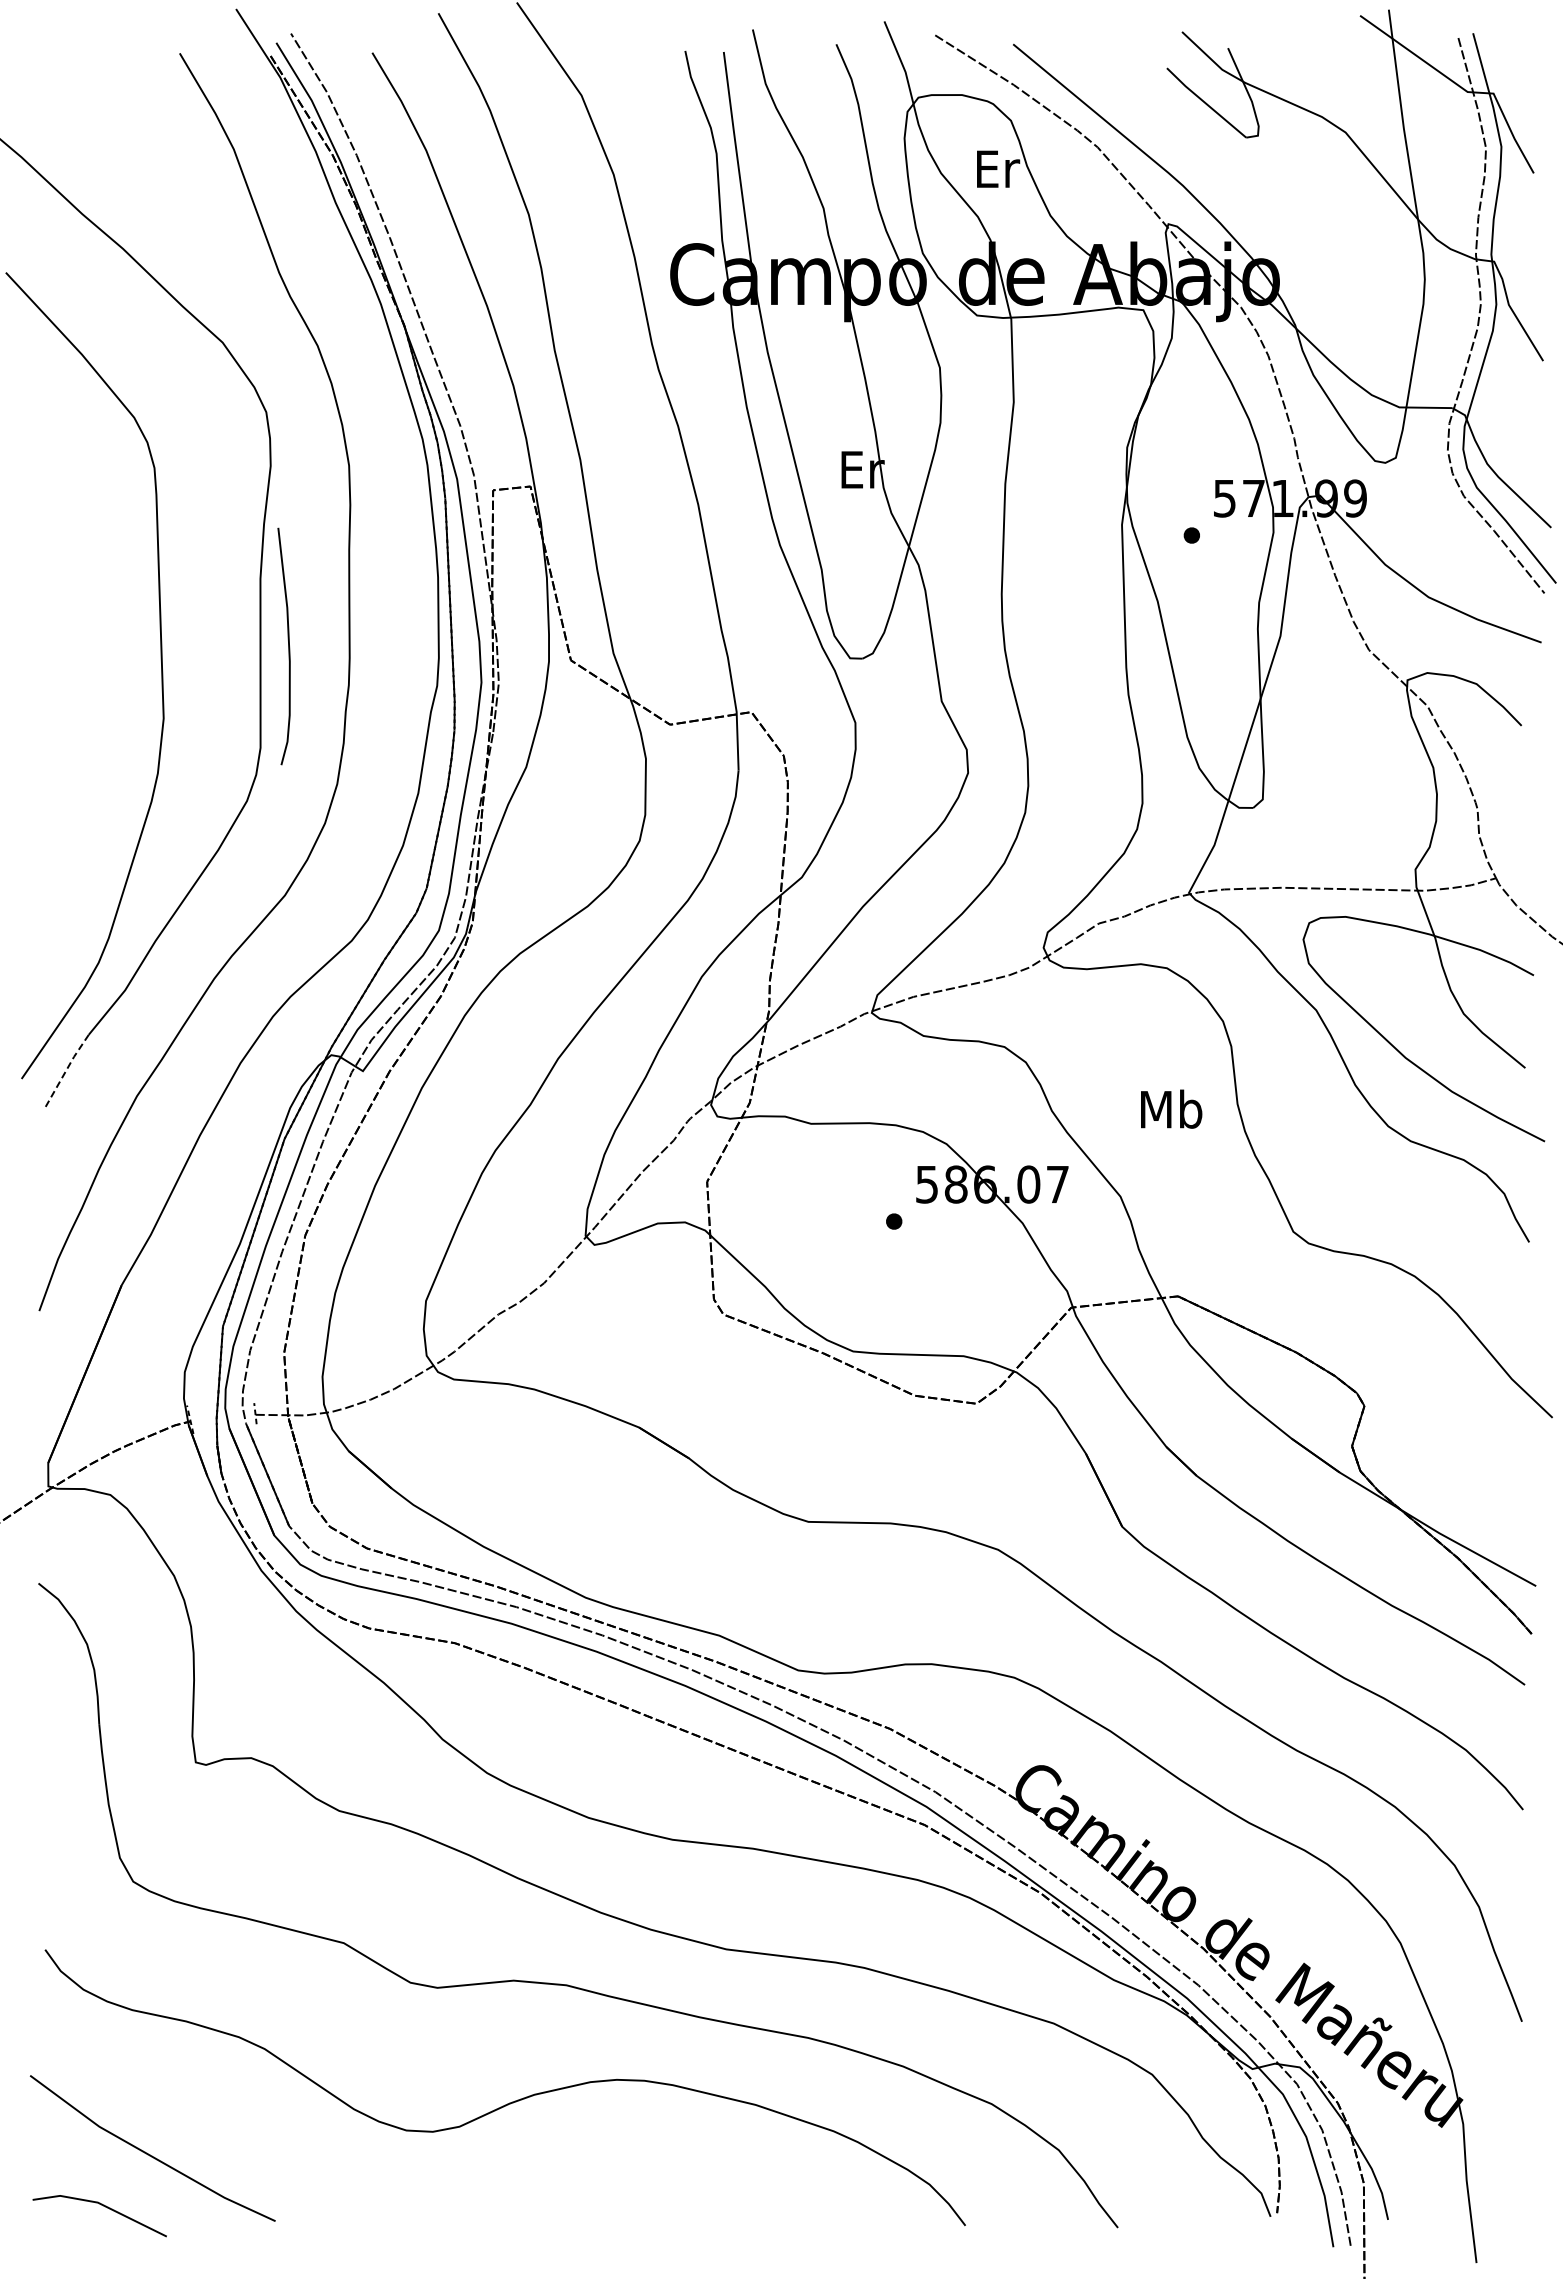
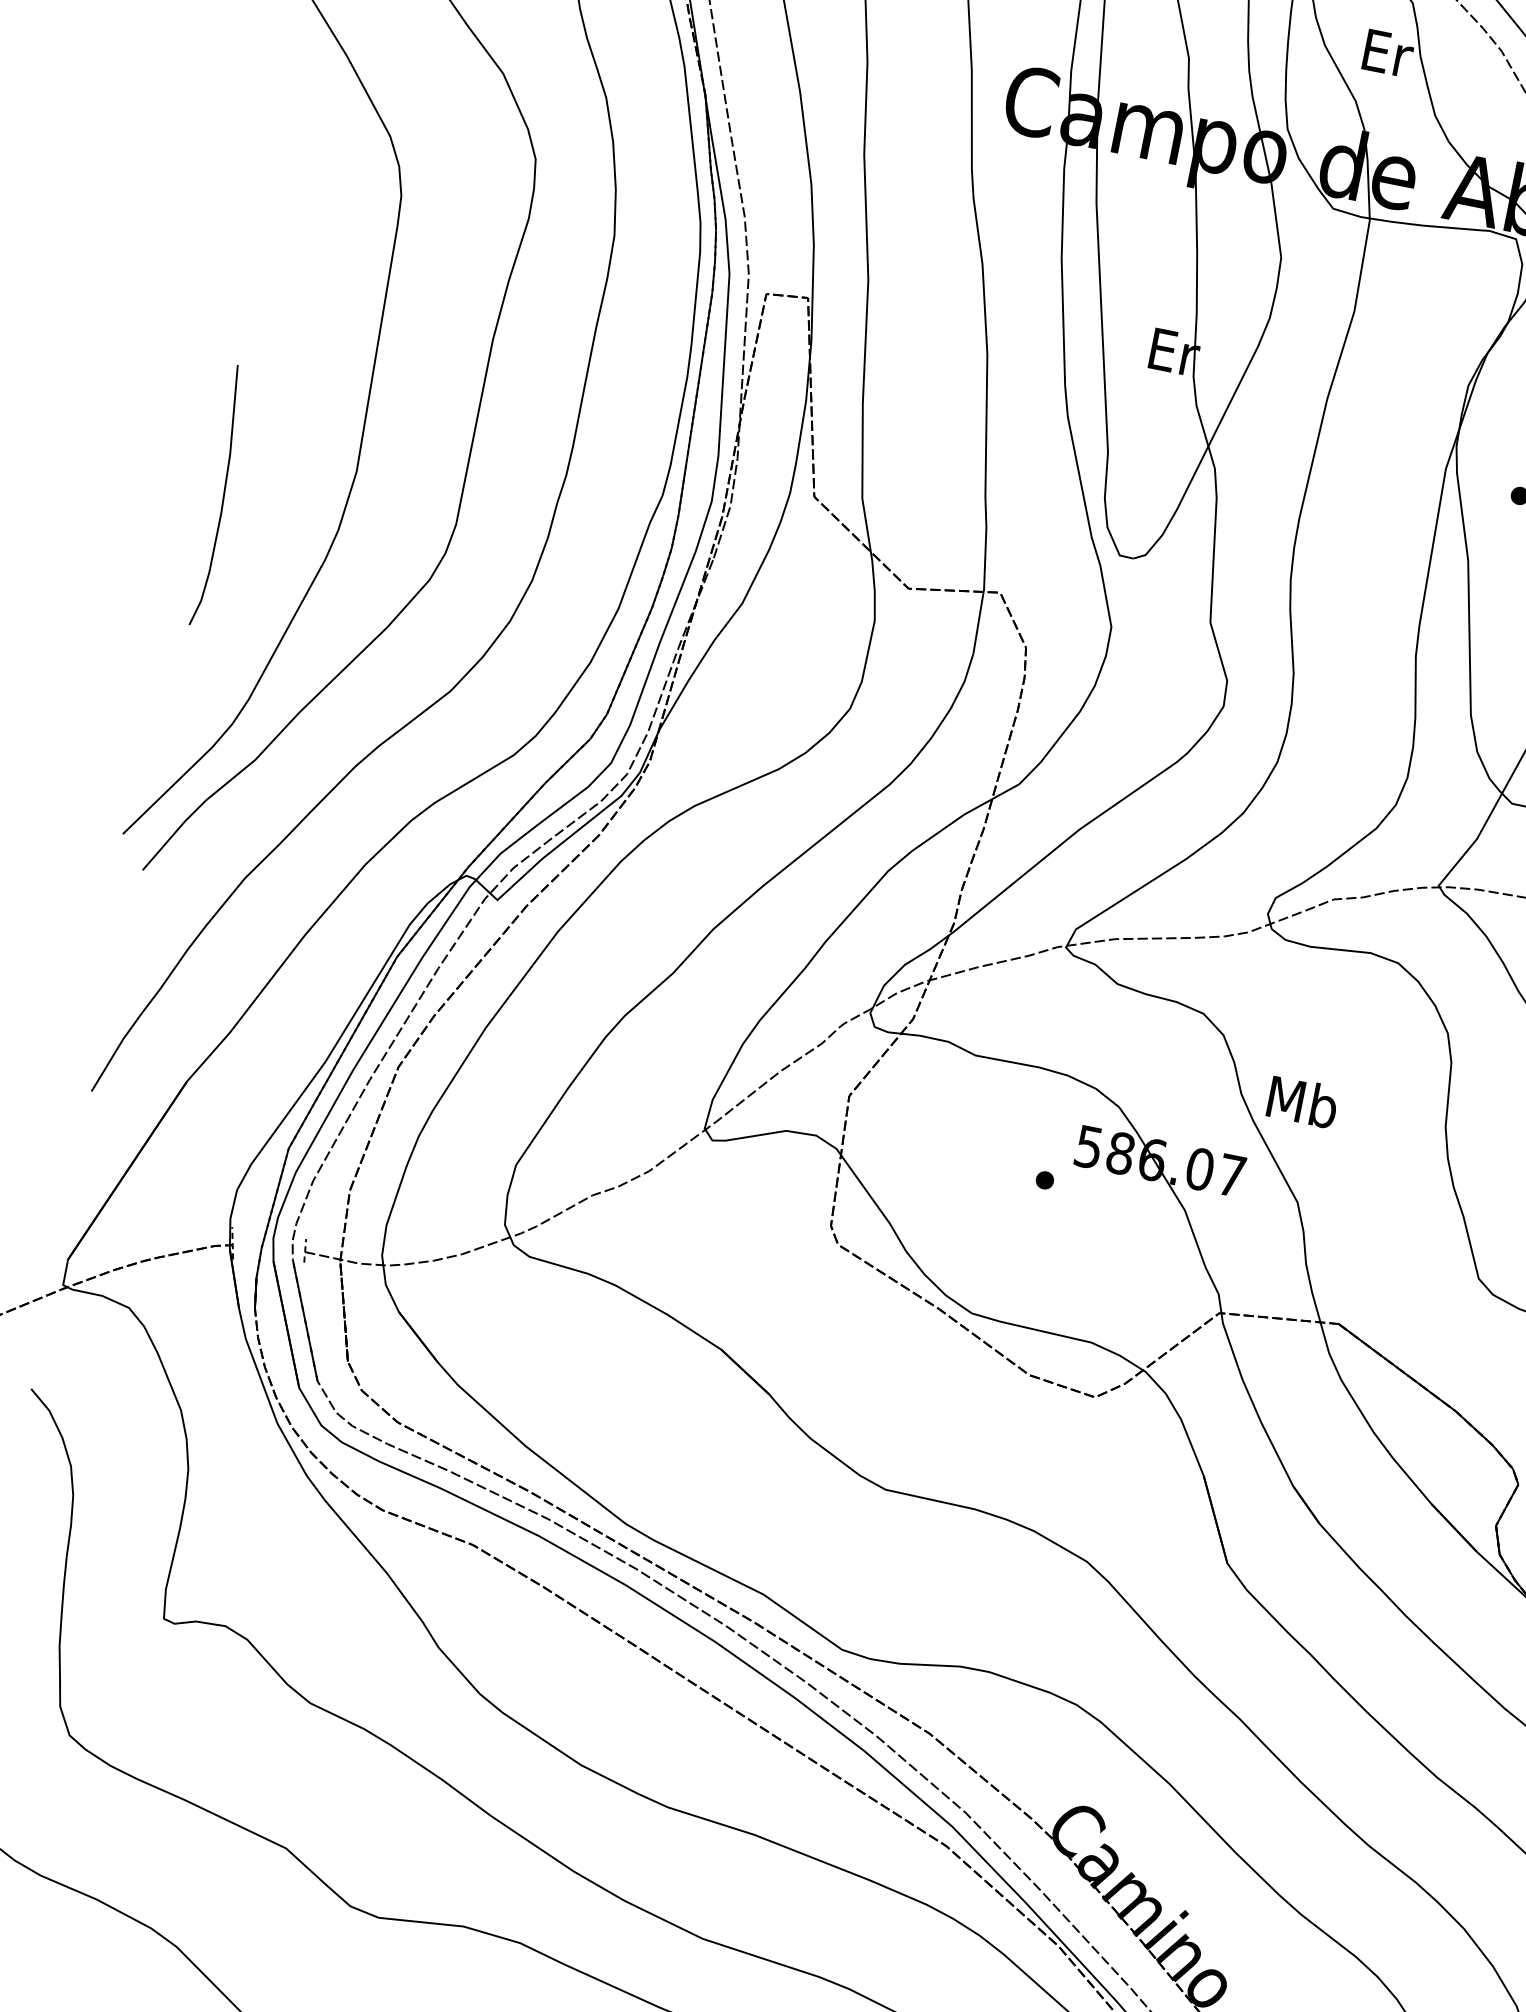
curve: (288, 646) -> (223, 496), moved
line: (66, 1070) -> (173, 834), dashed -> solid
text: (1171, 1108) -> (1303, 1101), moved

